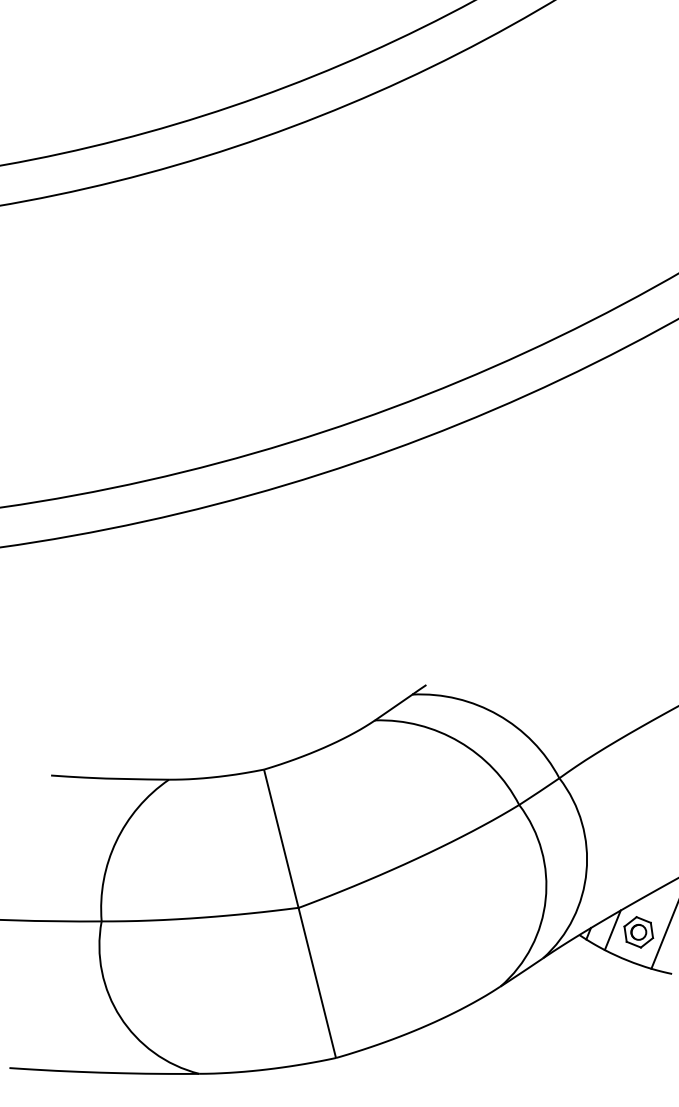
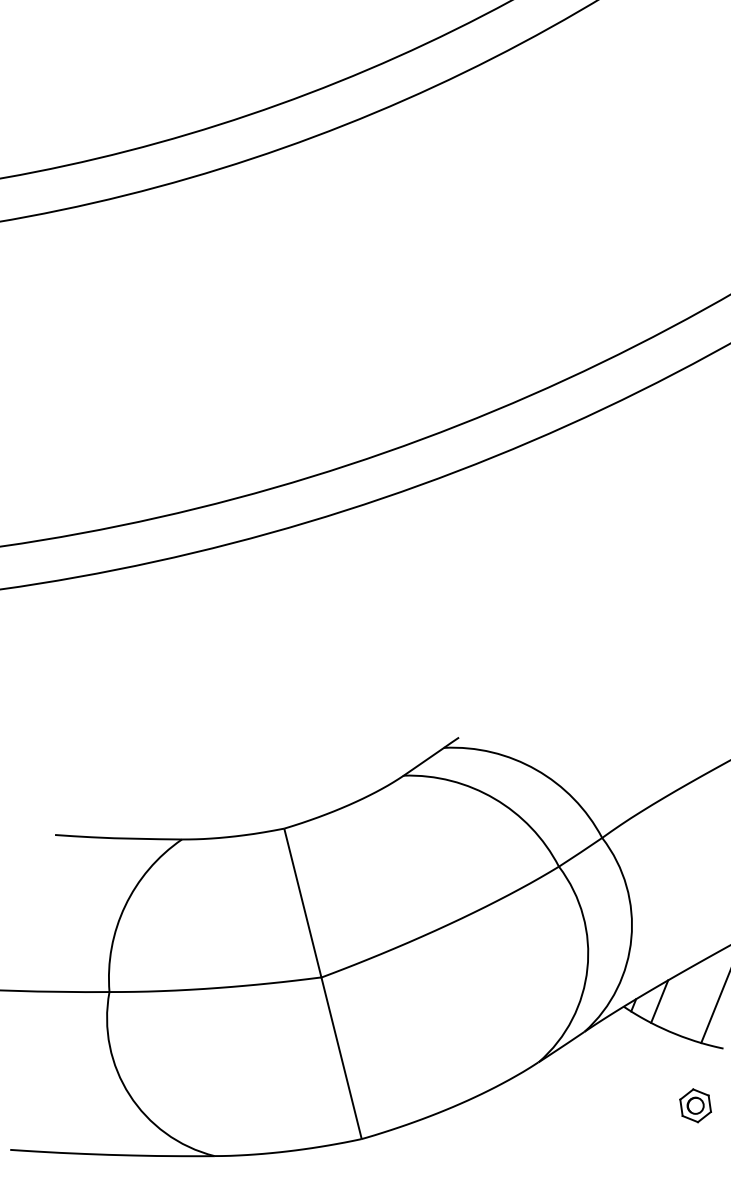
part: (638, 932) -> (695, 1105), moved

